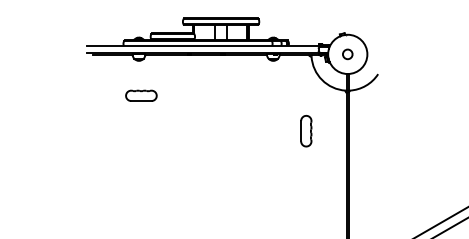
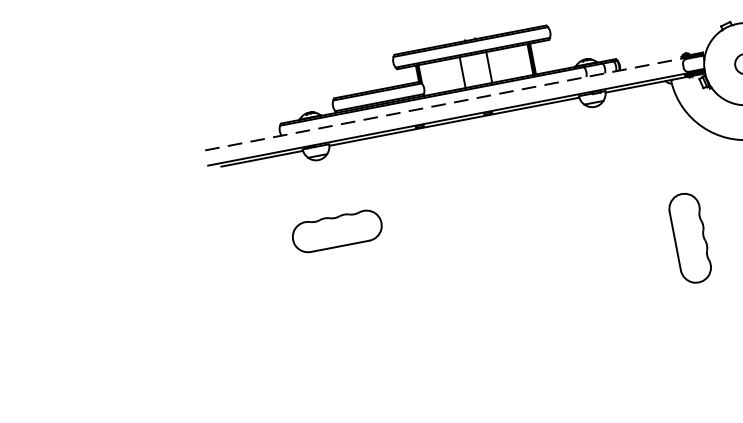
line: (206, 46) -> (451, 103), solid -> dashed
part: (141, 95) -> (337, 230), size x1.4
part: (306, 131) -> (690, 239), size x1.4

